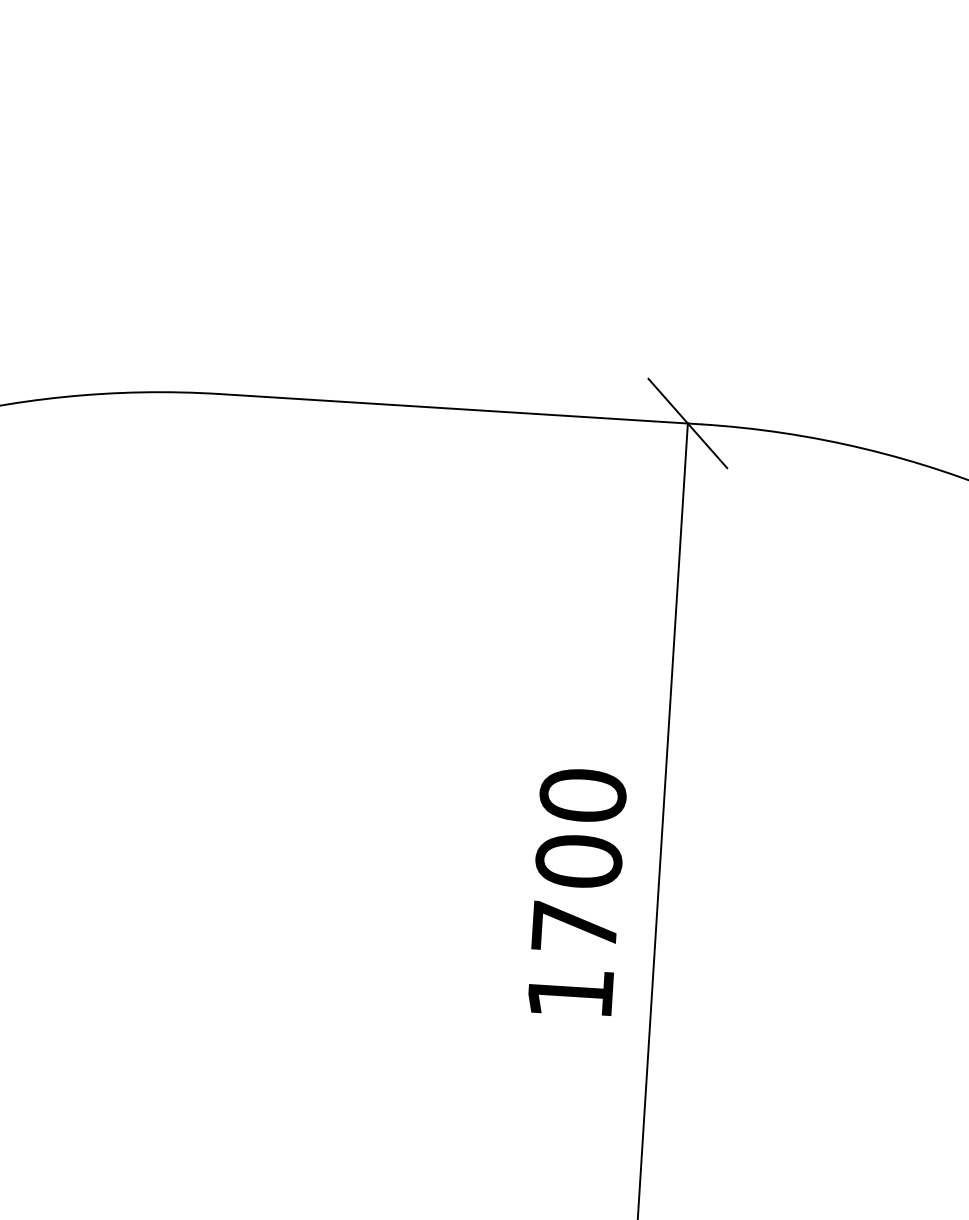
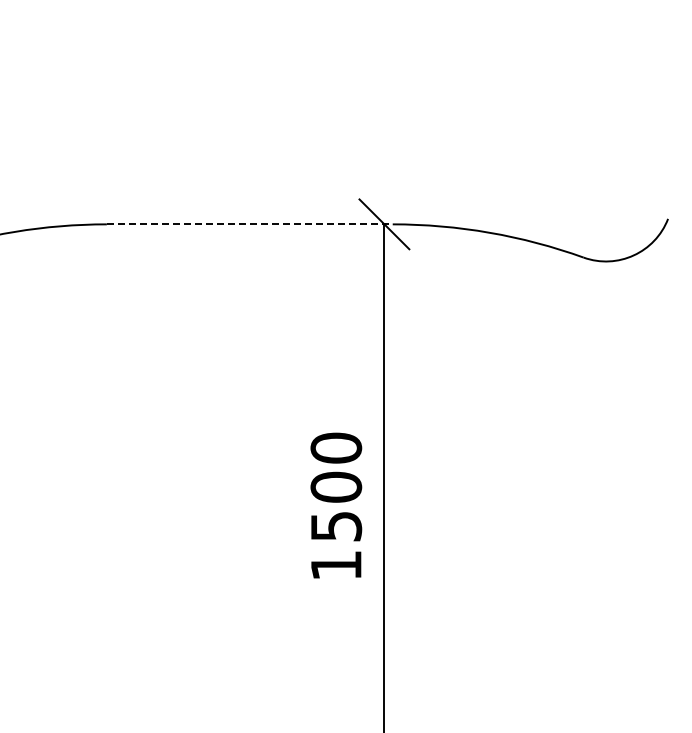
line: (460, 409) -> (249, 224), solid -> dashed
text: (575, 927) -> (336, 526), 1700 -> 1500

